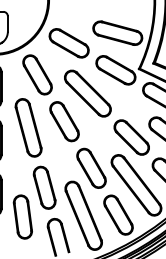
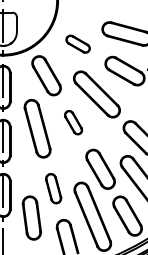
part: (68, 43) -> (77, 44), size x0.6
part: (64, 121) -> (73, 122), size x0.6
part: (44, 187) -> (53, 188), size x0.7

